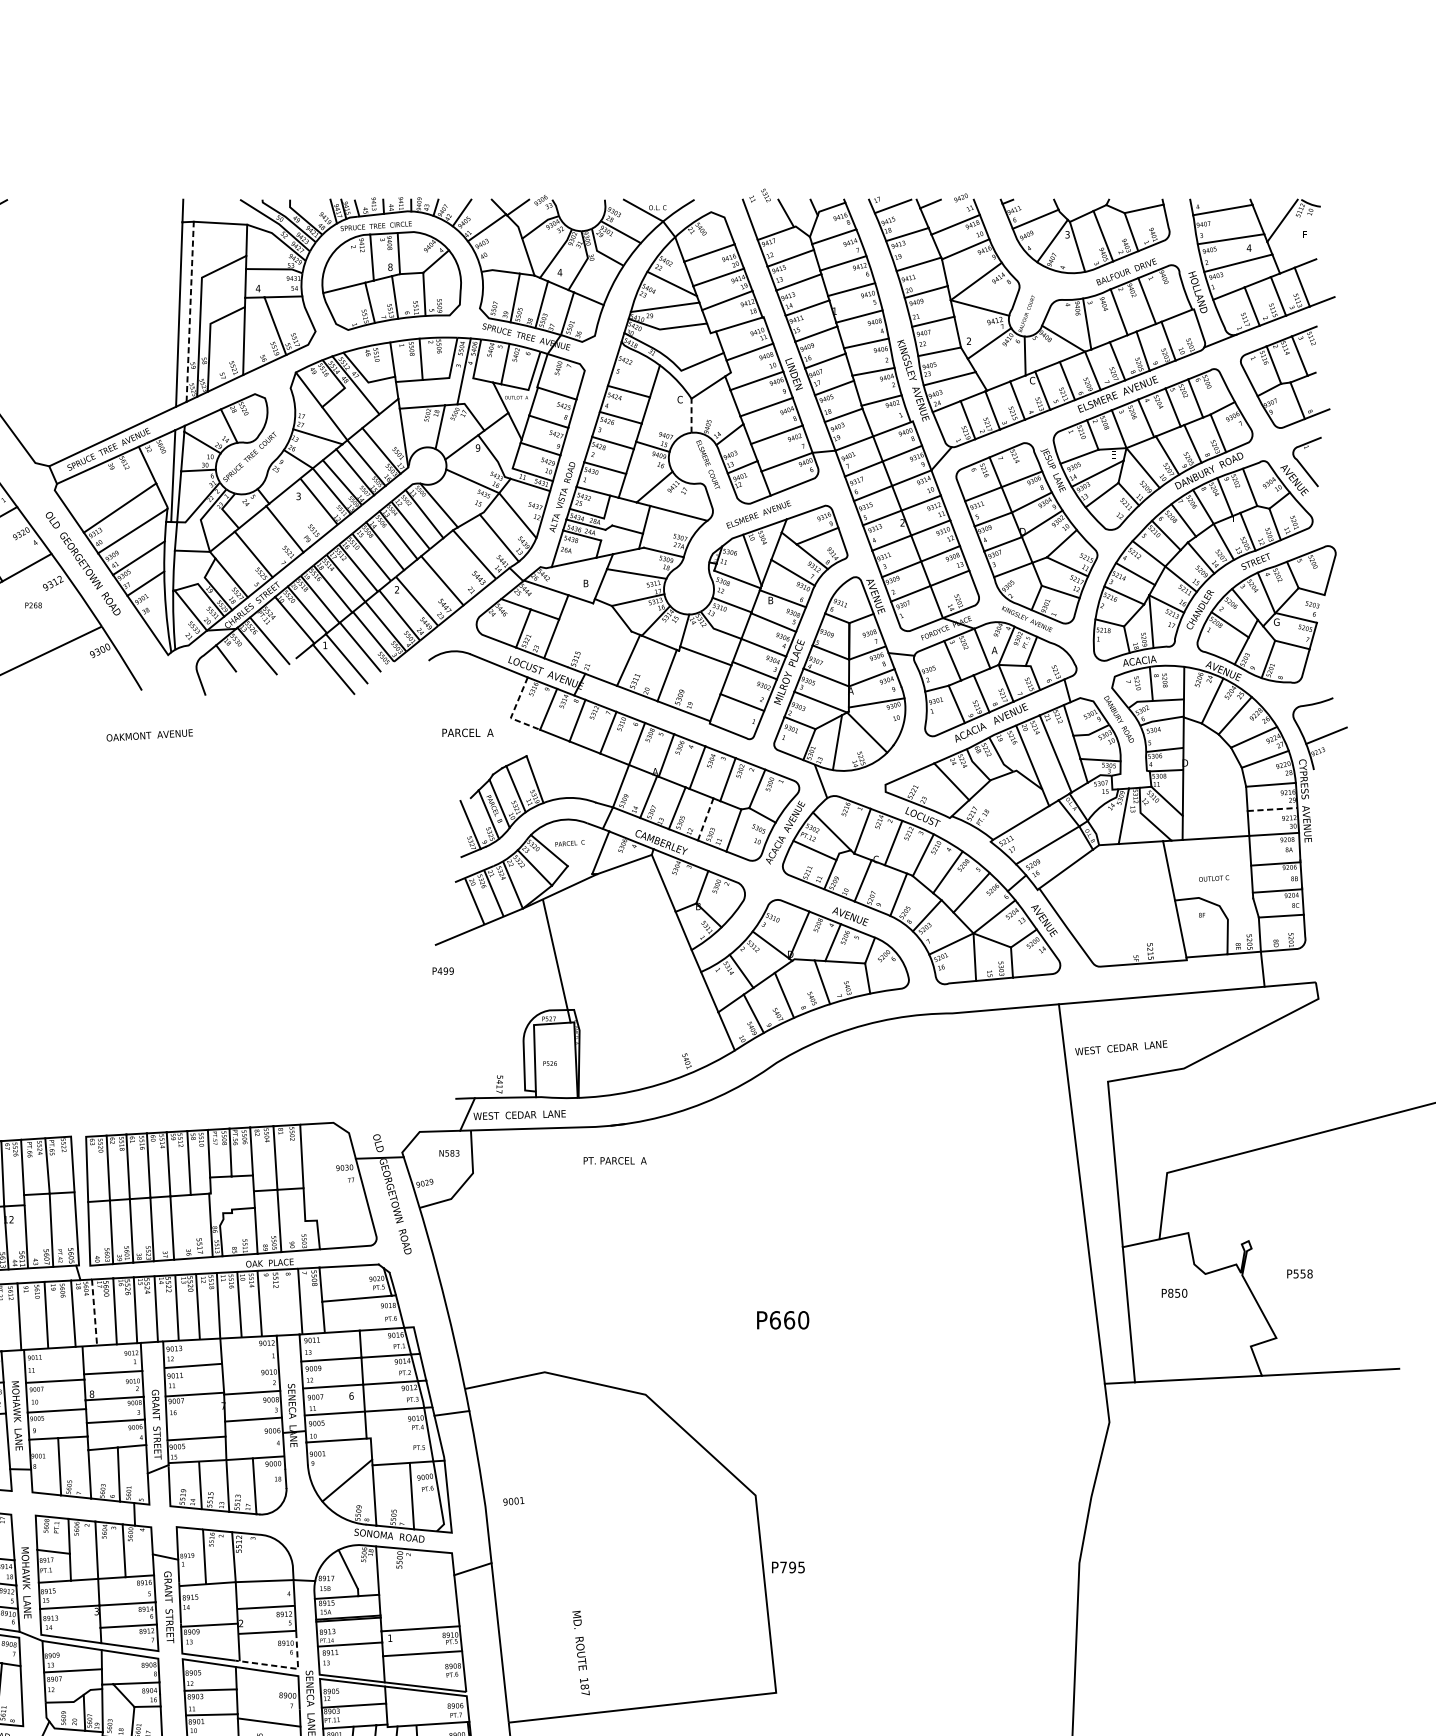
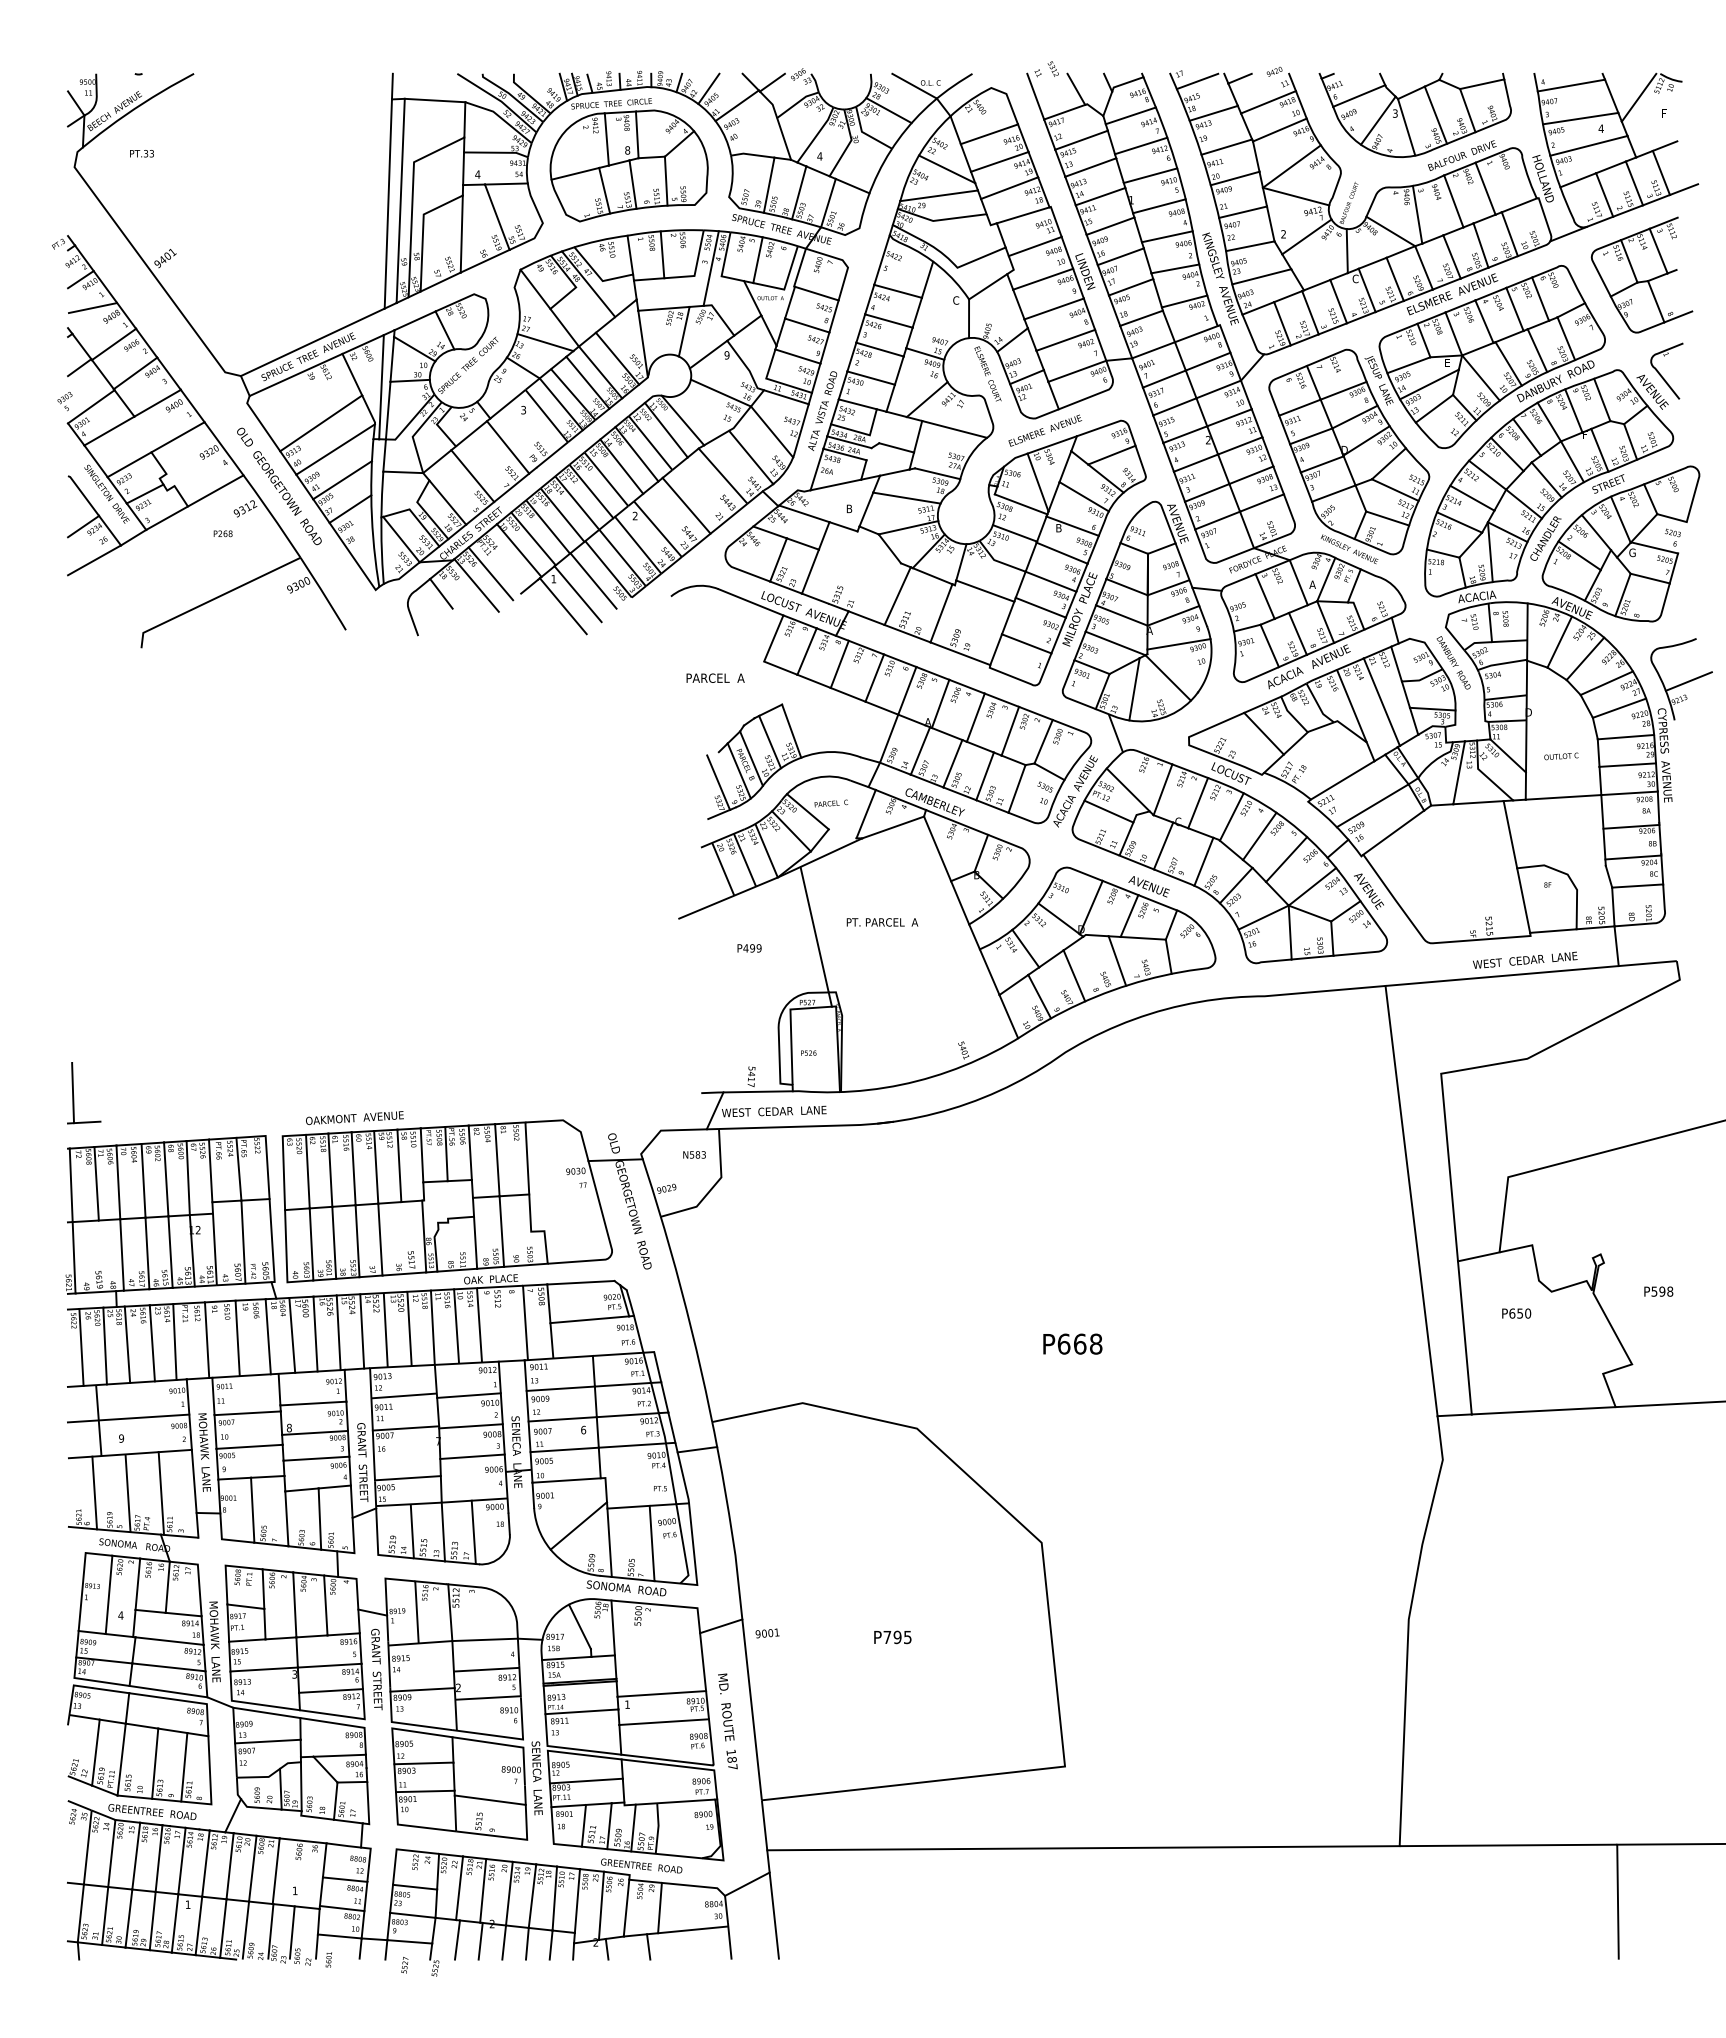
line: (190, 311) -> (400, 200), dashed -> solid
line: (691, 415) -> (969, 318), dashed -> solid
line: (512, 712) -> (766, 655), dashed -> solid
text: (149, 735) -> (354, 1118), moved
line: (1273, 809) -> (1628, 765), dashed -> solid
line: (706, 818) -> (985, 775), dashed -> solid
text: (1214, 878) -> (1561, 756), moved
text: (443, 971) -> (749, 948), moved
text: (1121, 1047) -> (1525, 959), moved
text: (615, 1160) -> (882, 922), moved
text: (1303, 1273) -> (1662, 1291), P558 -> P598
text: (1170, 1293) -> (1512, 1313), P850 -> P650
line: (94, 1312) -> (292, 1335), dashed -> solid
text: (803, 1320) -> (1095, 1344), P660 -> P668
line: (250, 1365) -> (468, 1395), added
text: (513, 1501) -> (767, 1633), moved
text: (788, 1567) -> (892, 1637), moved
text: (580, 1653) -> (727, 1721), moved
line: (285, 1667) -> (508, 1737), dashed -> solid

